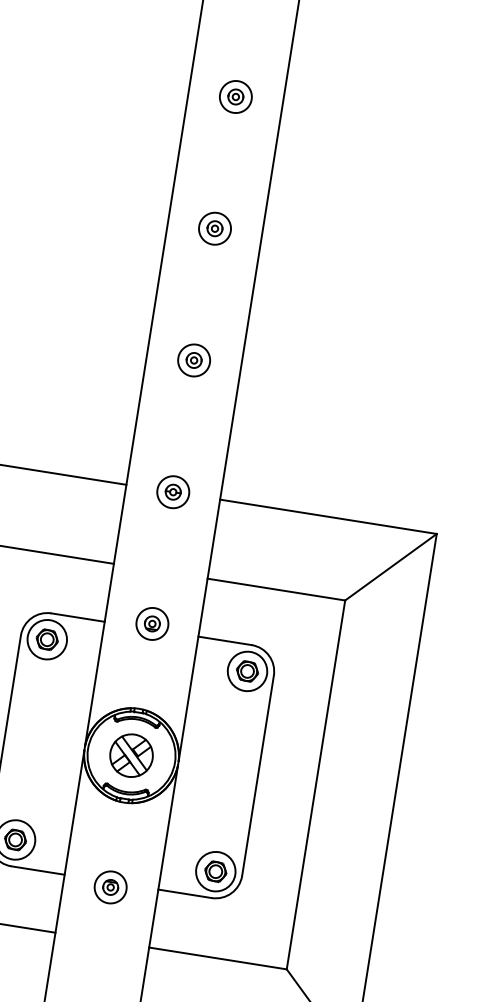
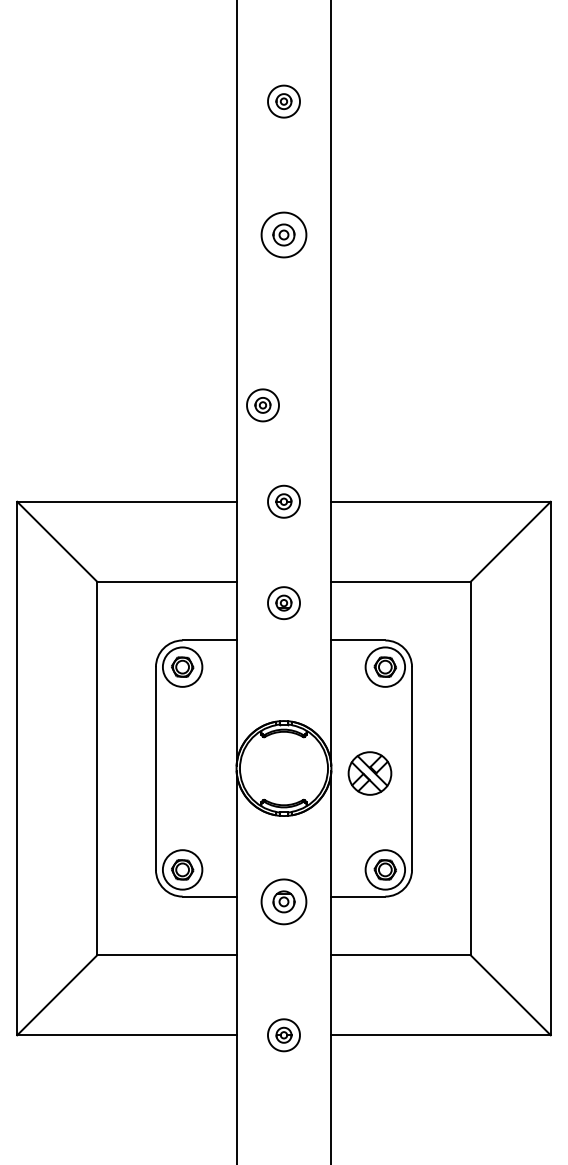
part: (214, 228) -> (283, 234), size x1.4
part: (193, 360) -> (262, 405), moved
part: (152, 623) -> (283, 602), moved
part: (131, 755) -> (369, 773), moved
part: (110, 886) -> (283, 901), size x1.4

